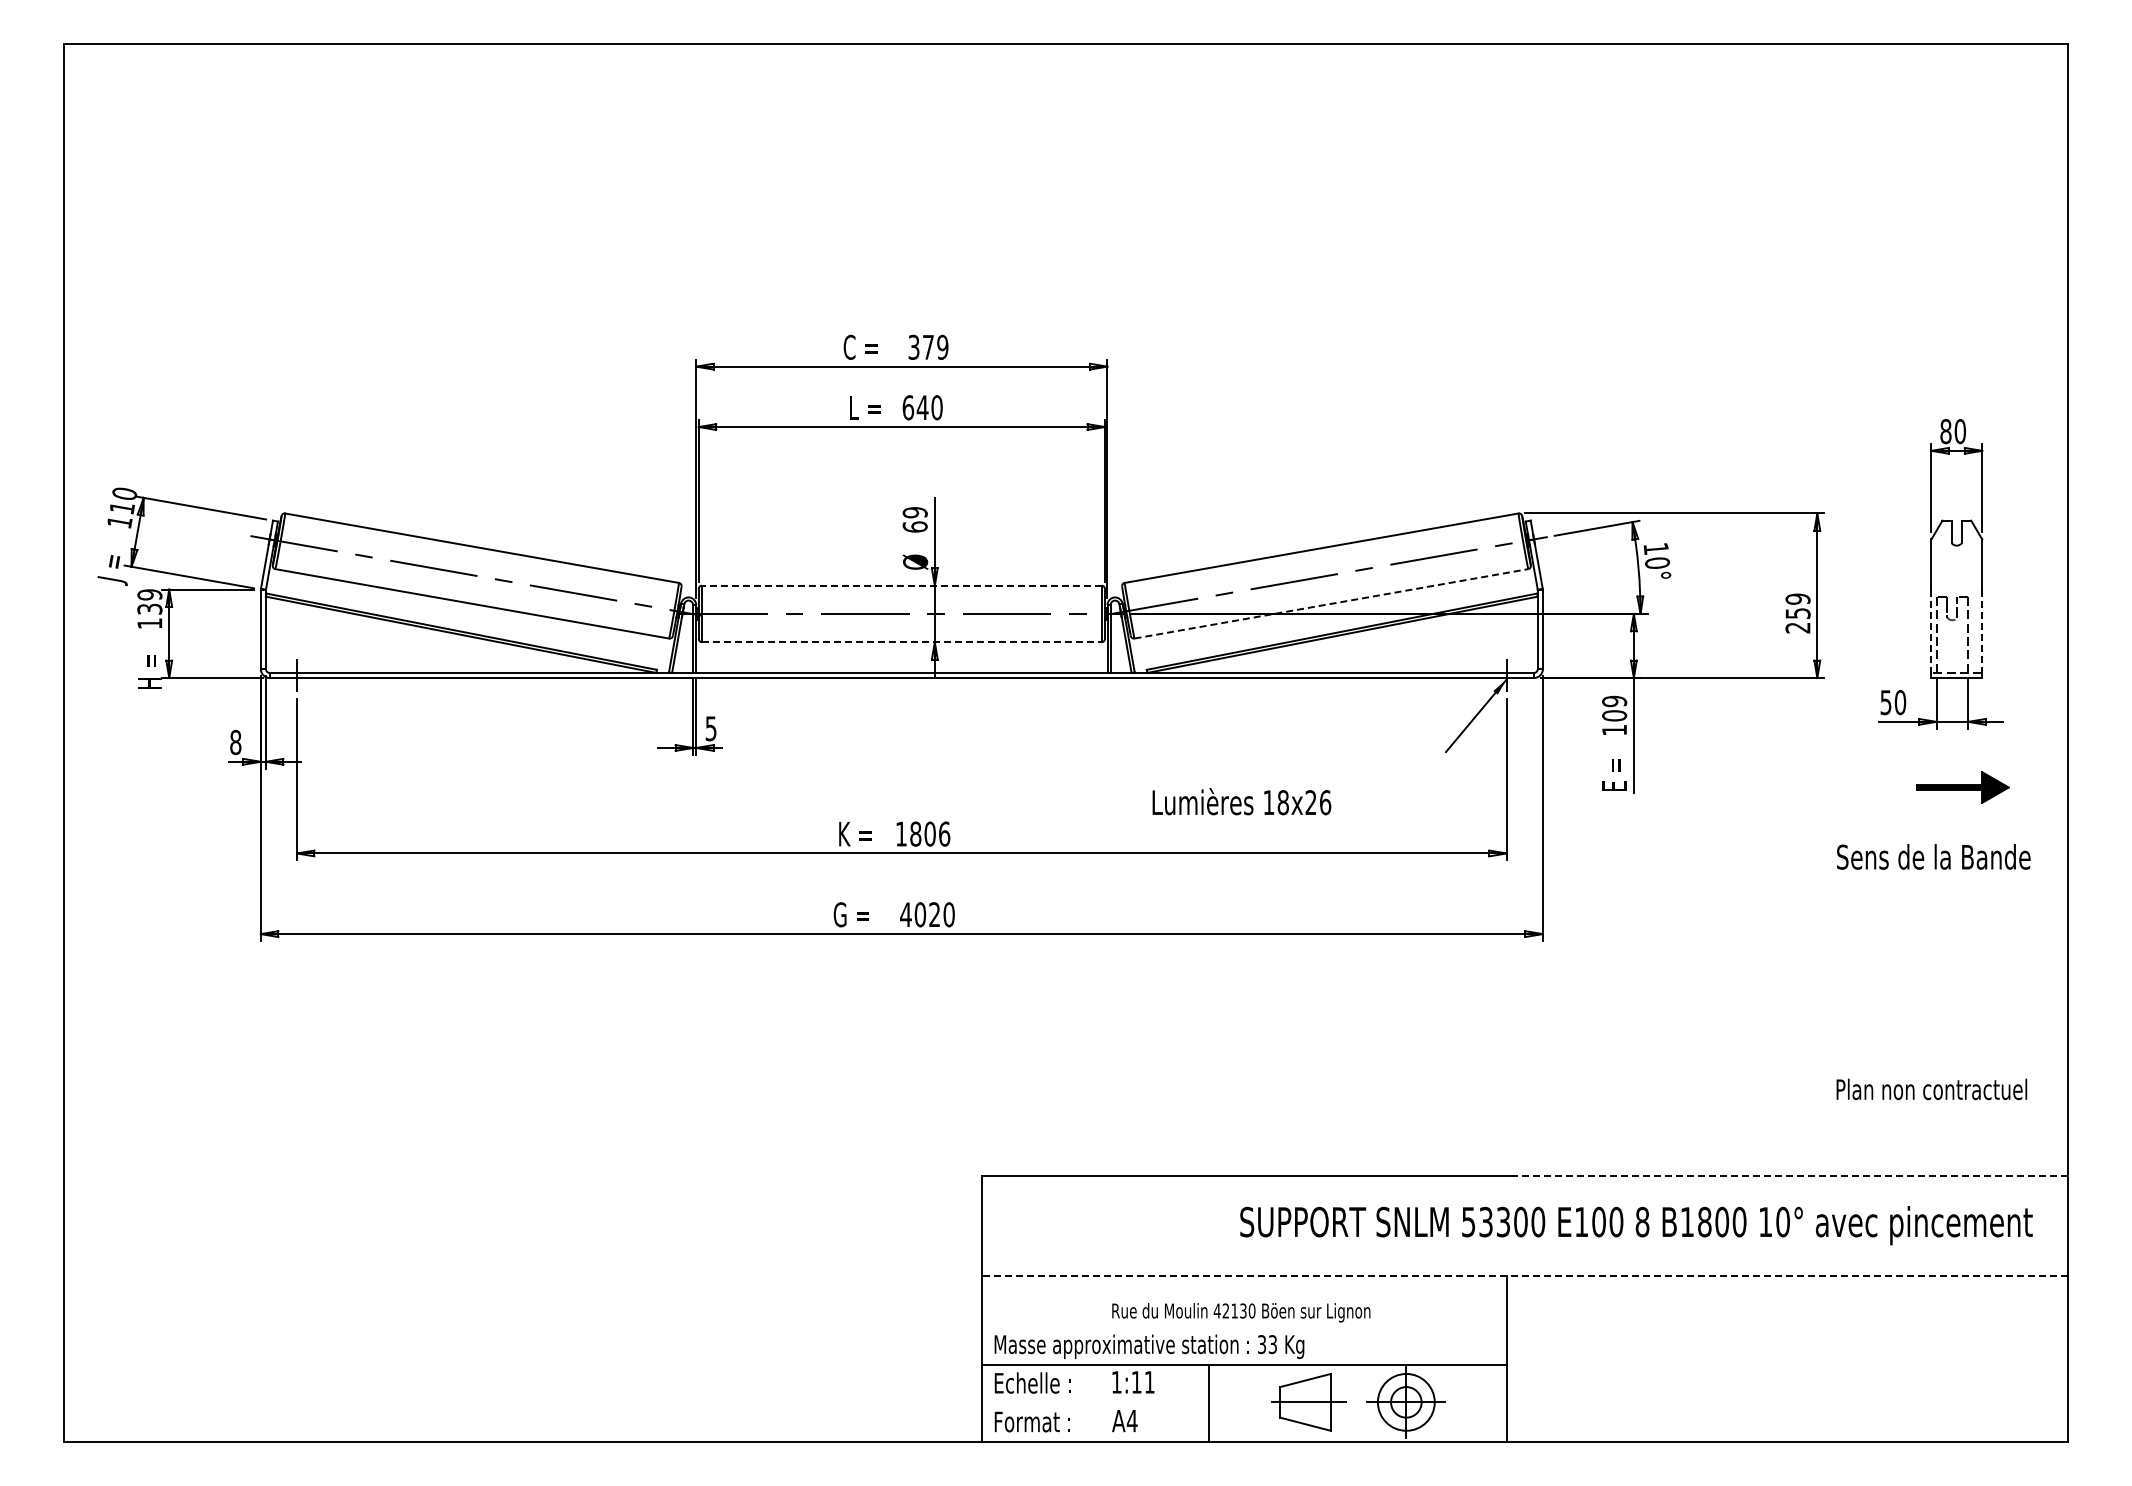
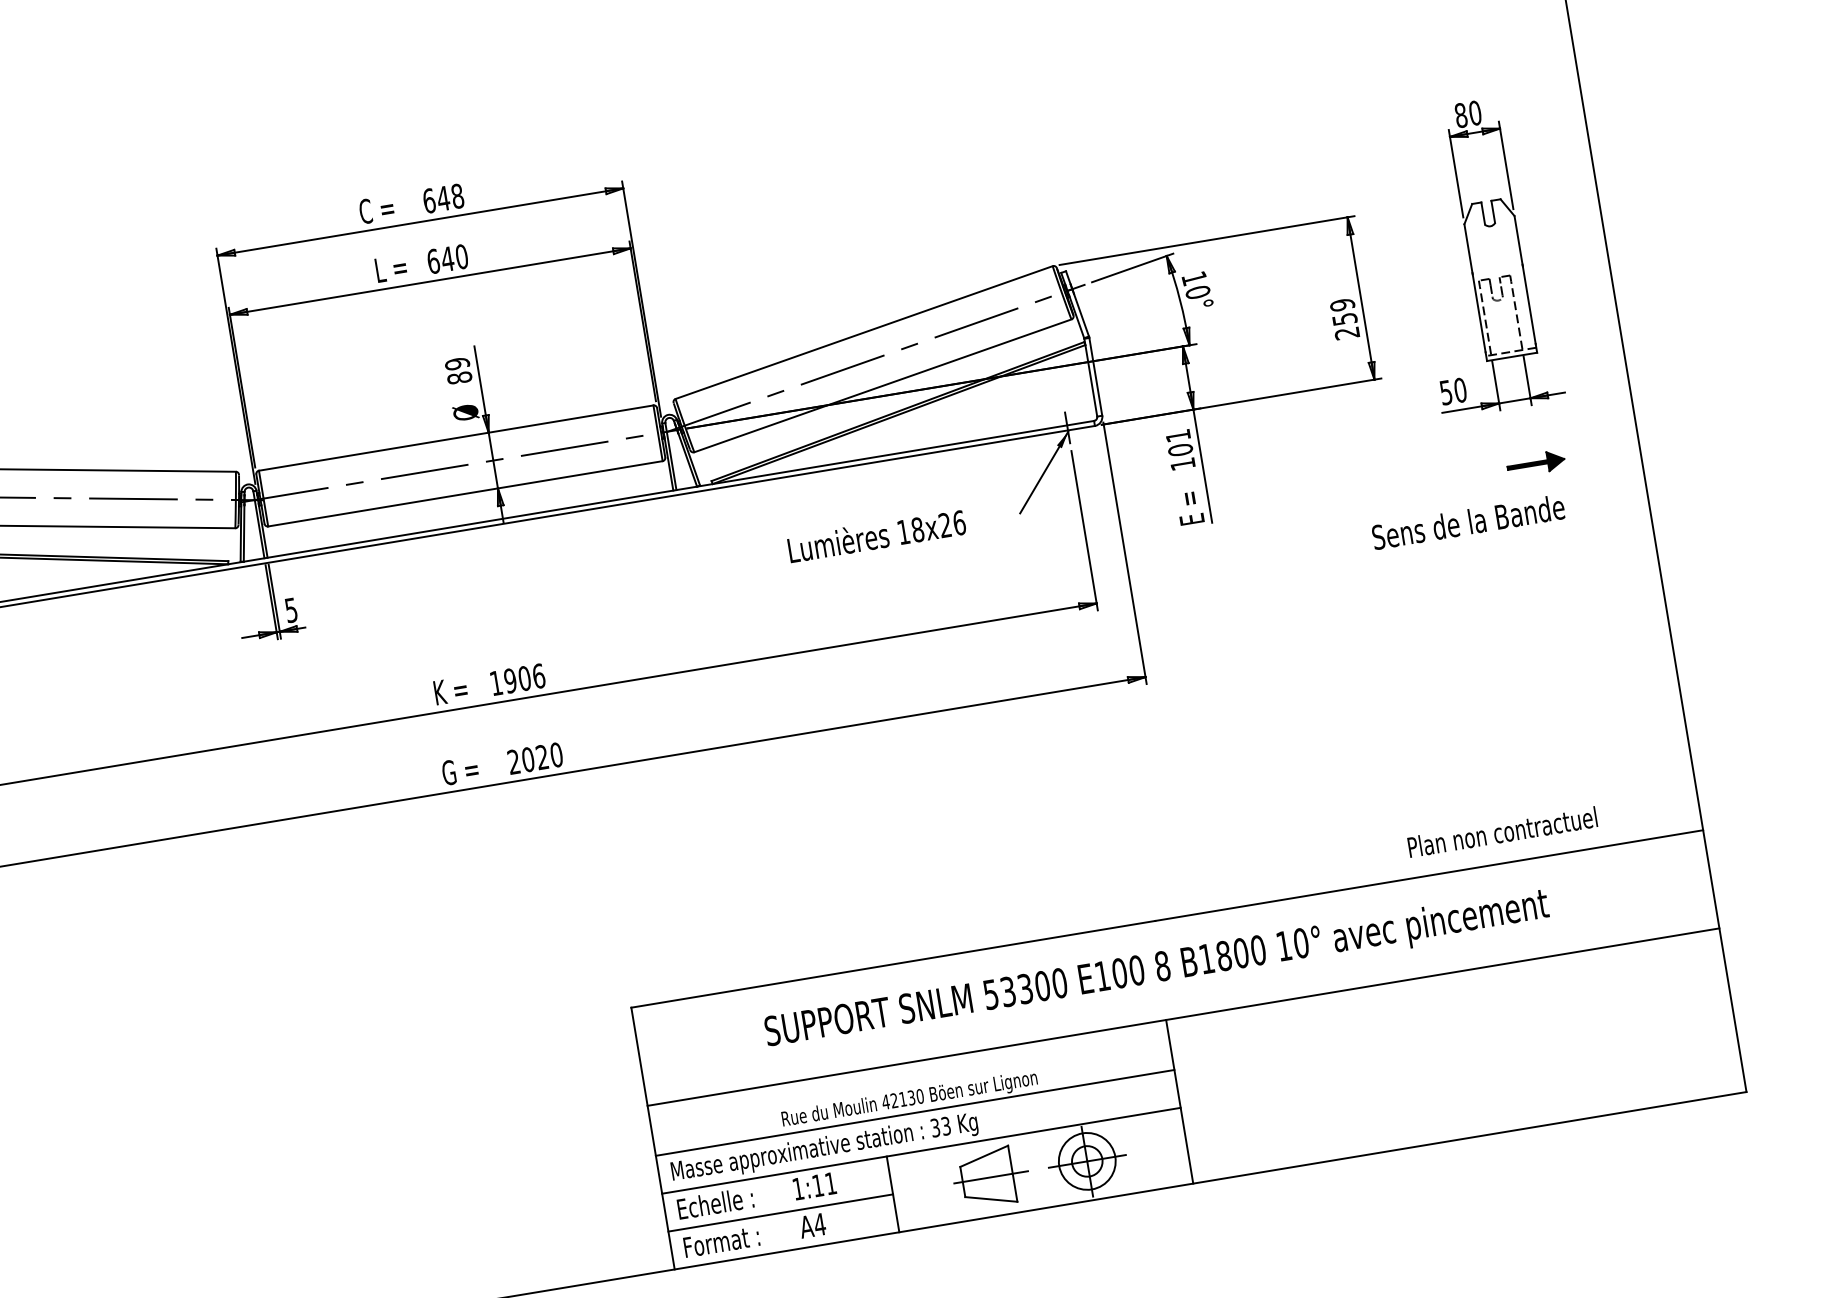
text: (928, 346) -> (443, 197), 379 -> 648
text: (914, 526) -> (459, 377), 69 -> 89
line: (901, 585) -> (455, 437), dashed -> solid
line: (1331, 603) -> (882, 385), dashed -> solid
line: (1931, 630) -> (1479, 314), dashed -> solid
line: (1982, 630) -> (1529, 305), dashed -> solid
line: (901, 642) -> (465, 494), dashed -> solid
text: (1614, 701) -> (1178, 435), 109 -> 101
part: (1962, 786) -> (1535, 462), size x0.62
text: (1241, 801) -> (876, 535), moved
text: (915, 833) -> (510, 680), 1806 -> 1906
text: (1933, 856) -> (1468, 521), moved
text: (905, 914) -> (513, 761), 4020 -> 2020
text: (1931, 1089) -> (1502, 832), moved
line: (1790, 1176) -> (1429, 875), dashed -> solid
text: (1636, 1225) -> (1157, 970), moved
line: (1524, 1275) -> (1183, 1016), dashed -> solid
line: (1244, 1326) -> (915, 1112), added
line: (1095, 1403) -> (780, 1213), added

